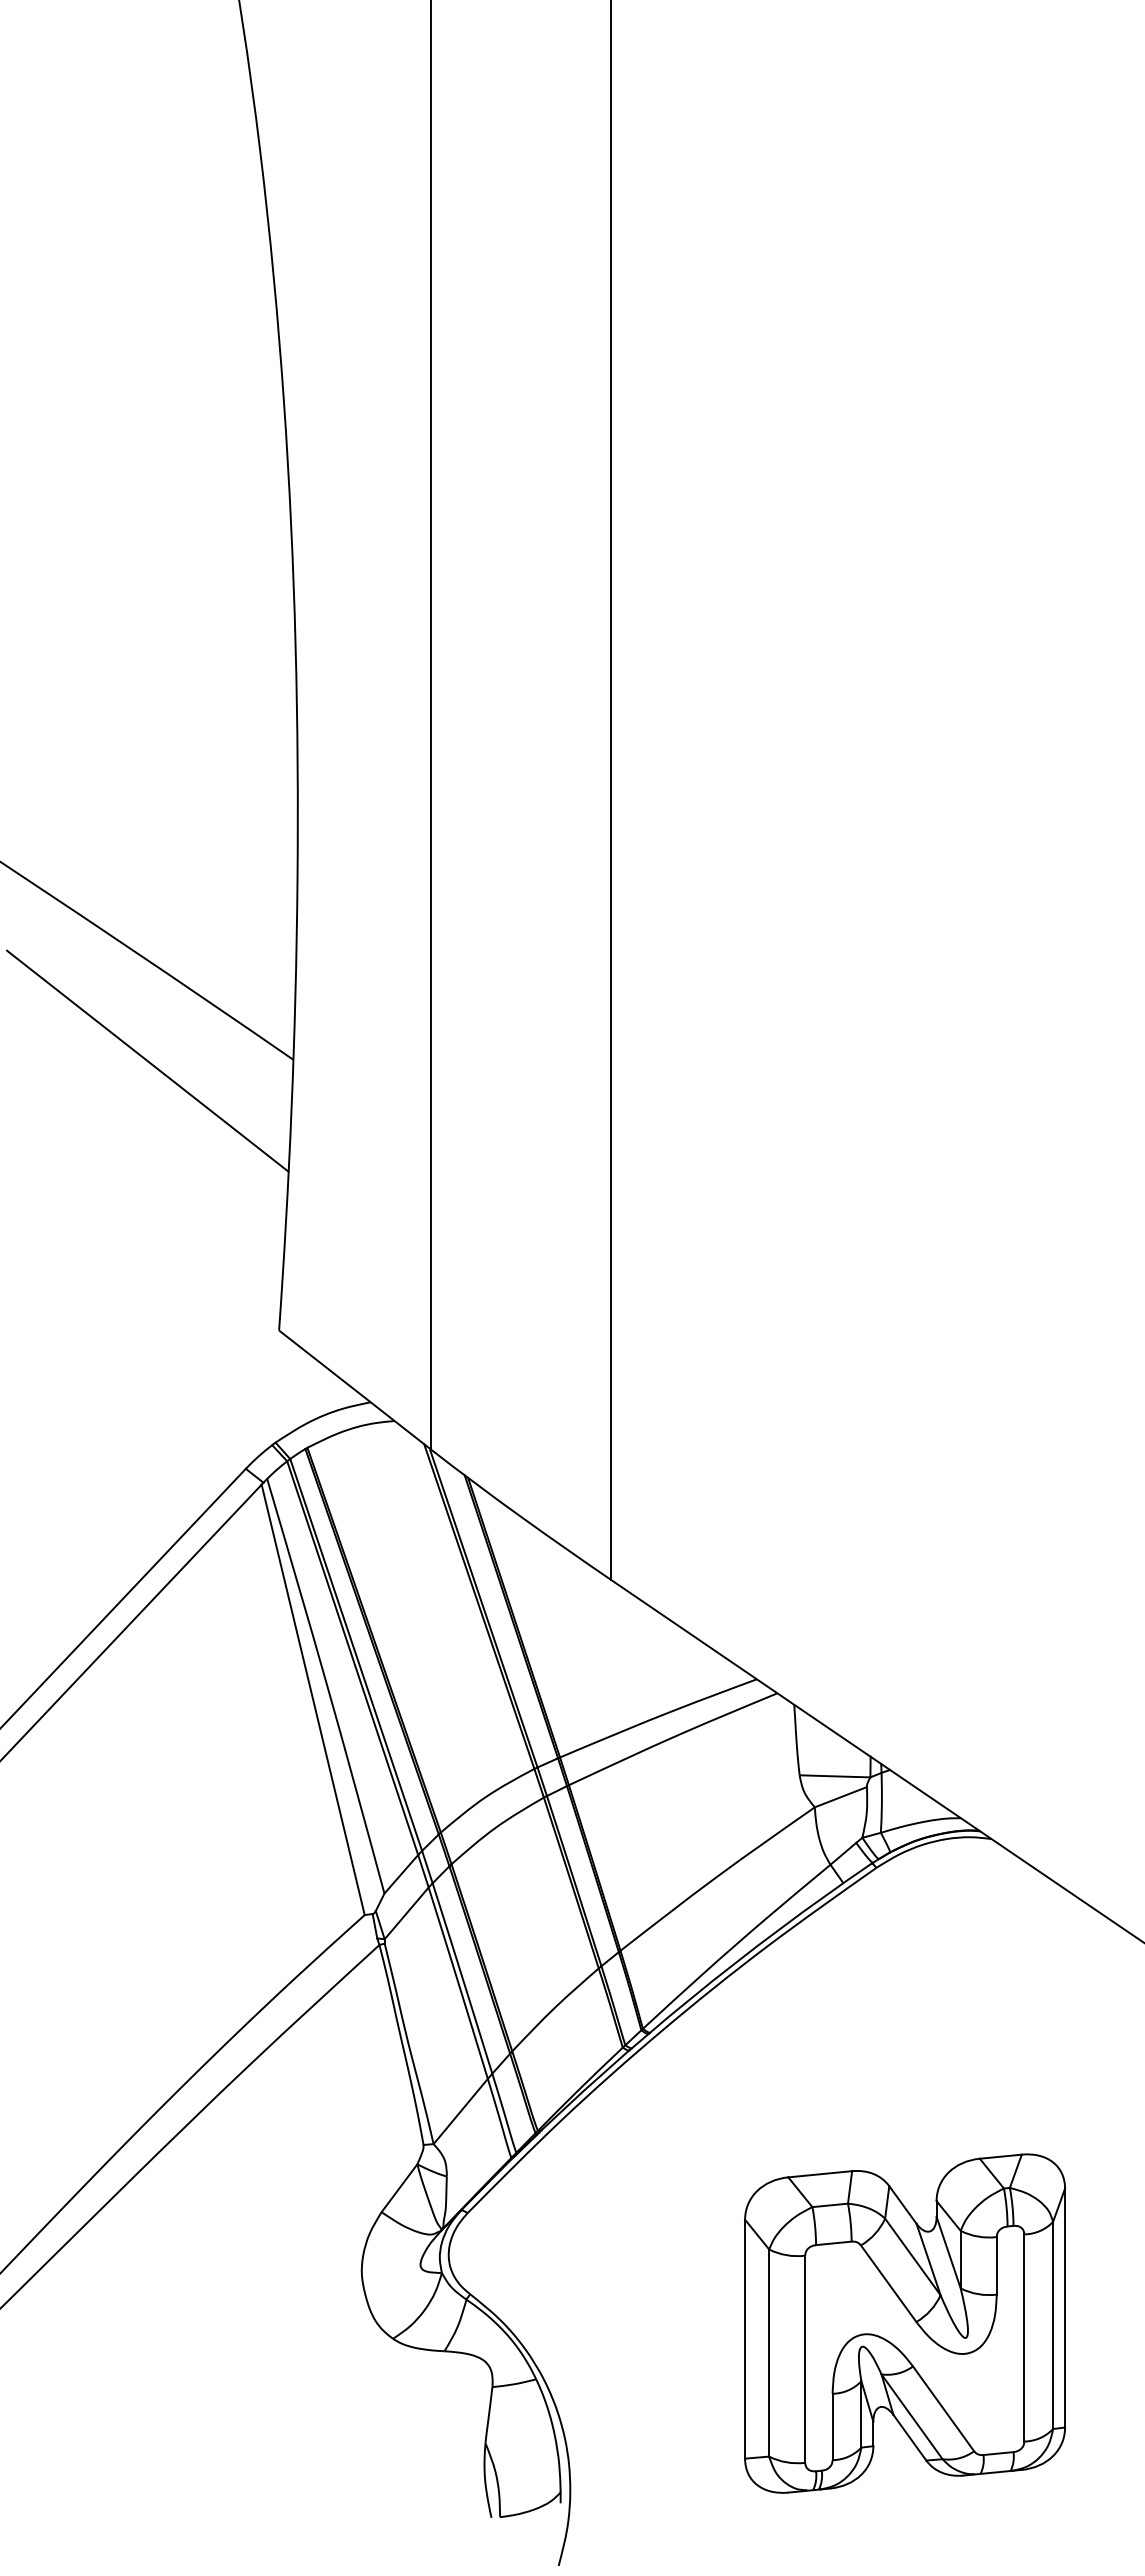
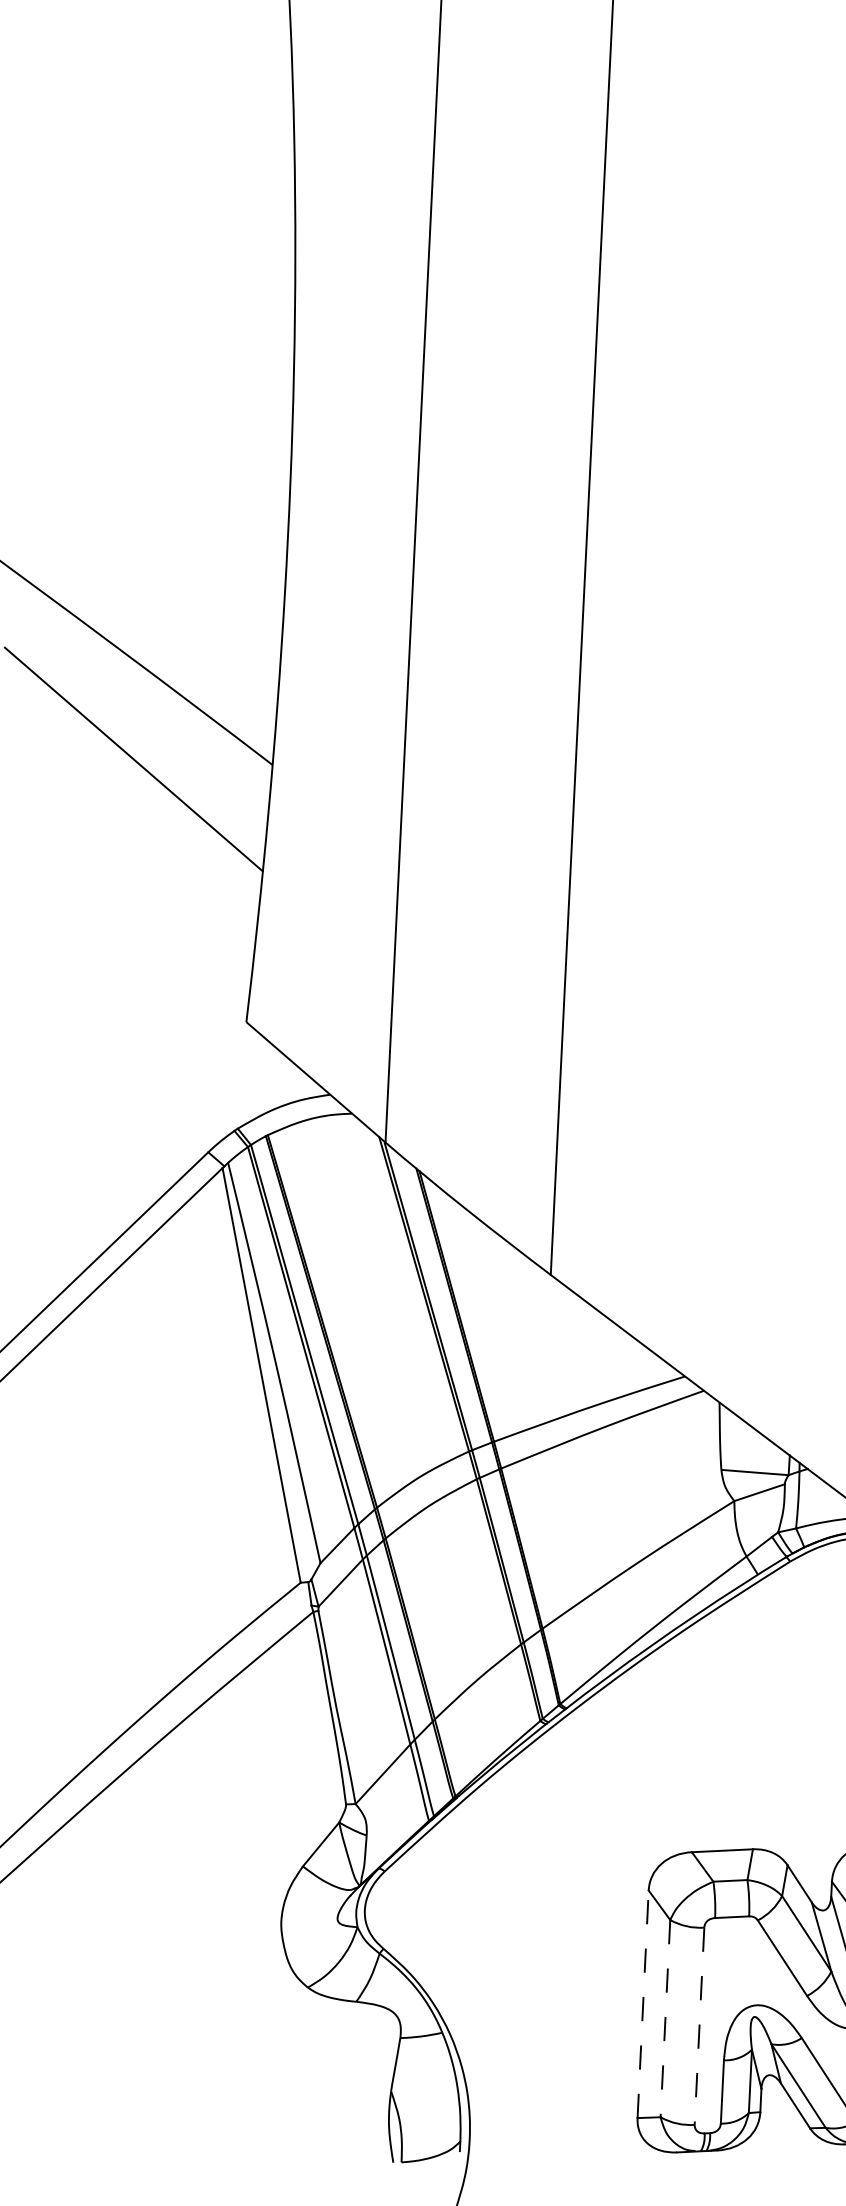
line: (745, 2338) -> (643, 2003), solid -> dashed
line: (769, 2353) -> (665, 2019), solid -> dashed
line: (805, 2359) -> (699, 2026), solid -> dashed

